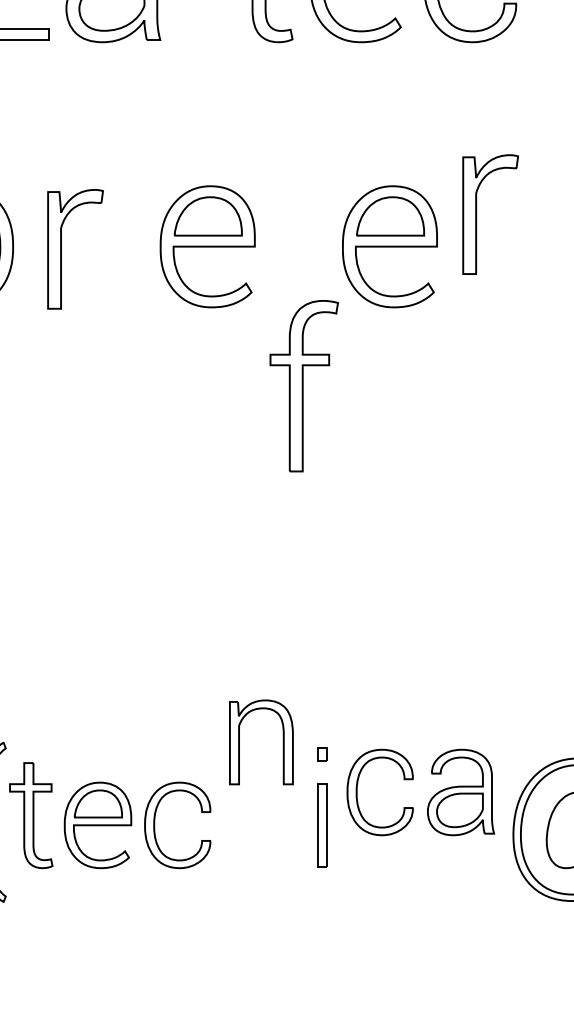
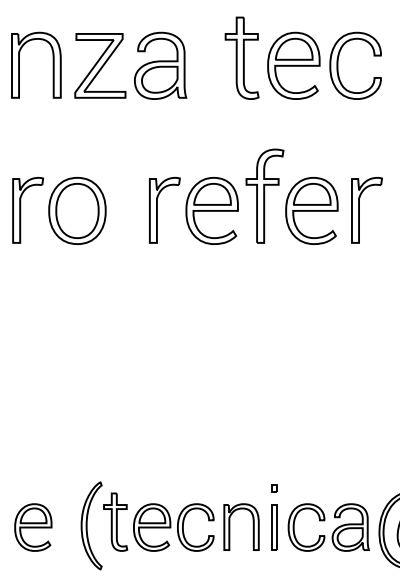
part: (476, 214) -> (359, 210), moved
part: (62, 249) -> (157, 210), moved
part: (303, 384) -> (264, 195), moved
part: (241, 741) -> (230, 526), moved
part: (431, 796) -> (334, 529), moved

